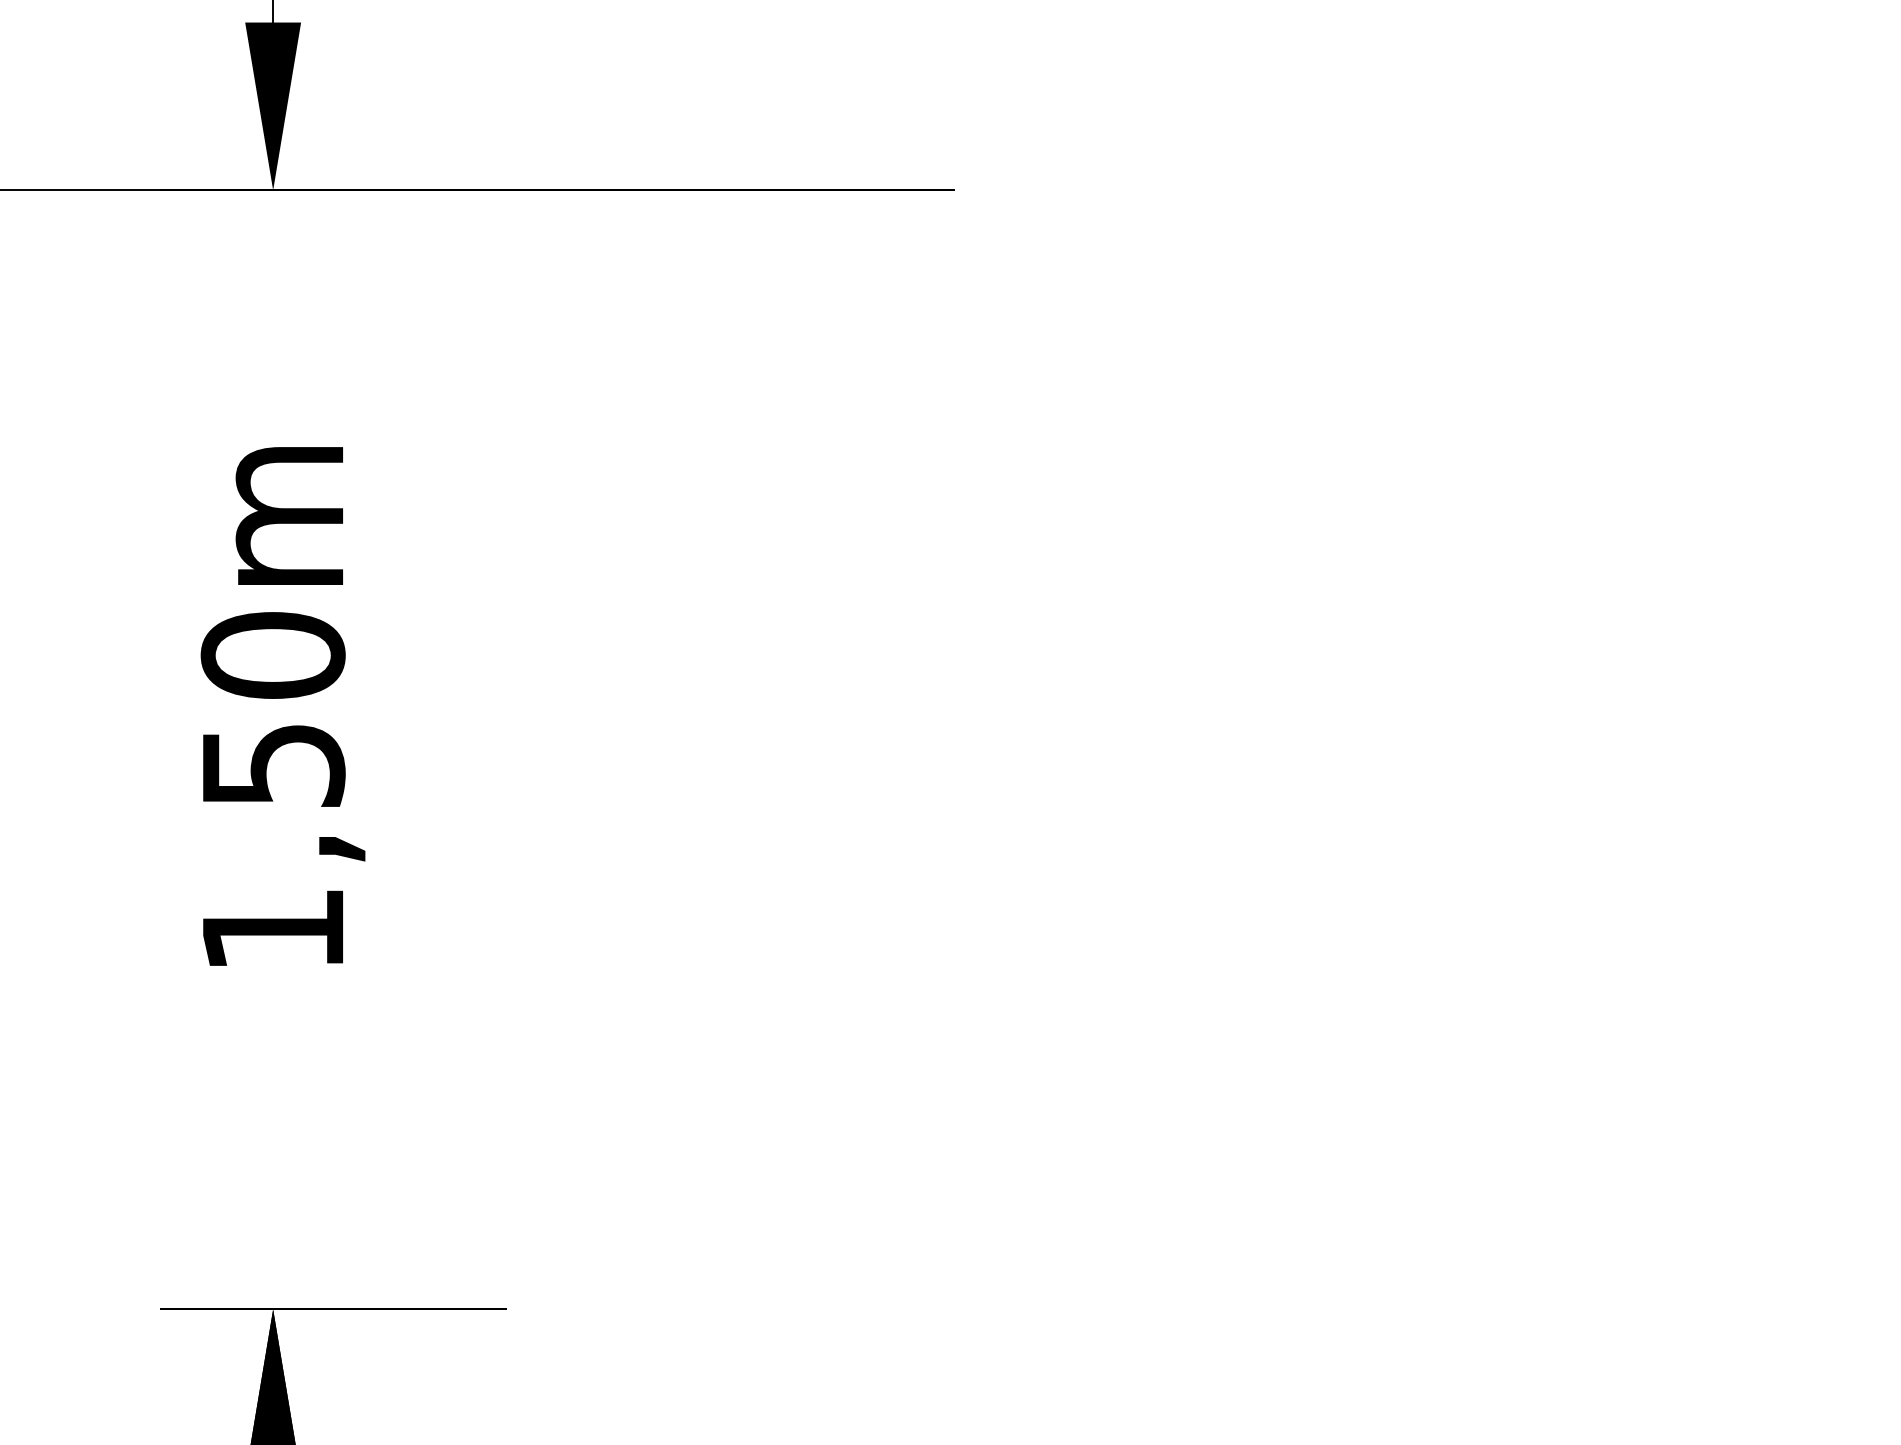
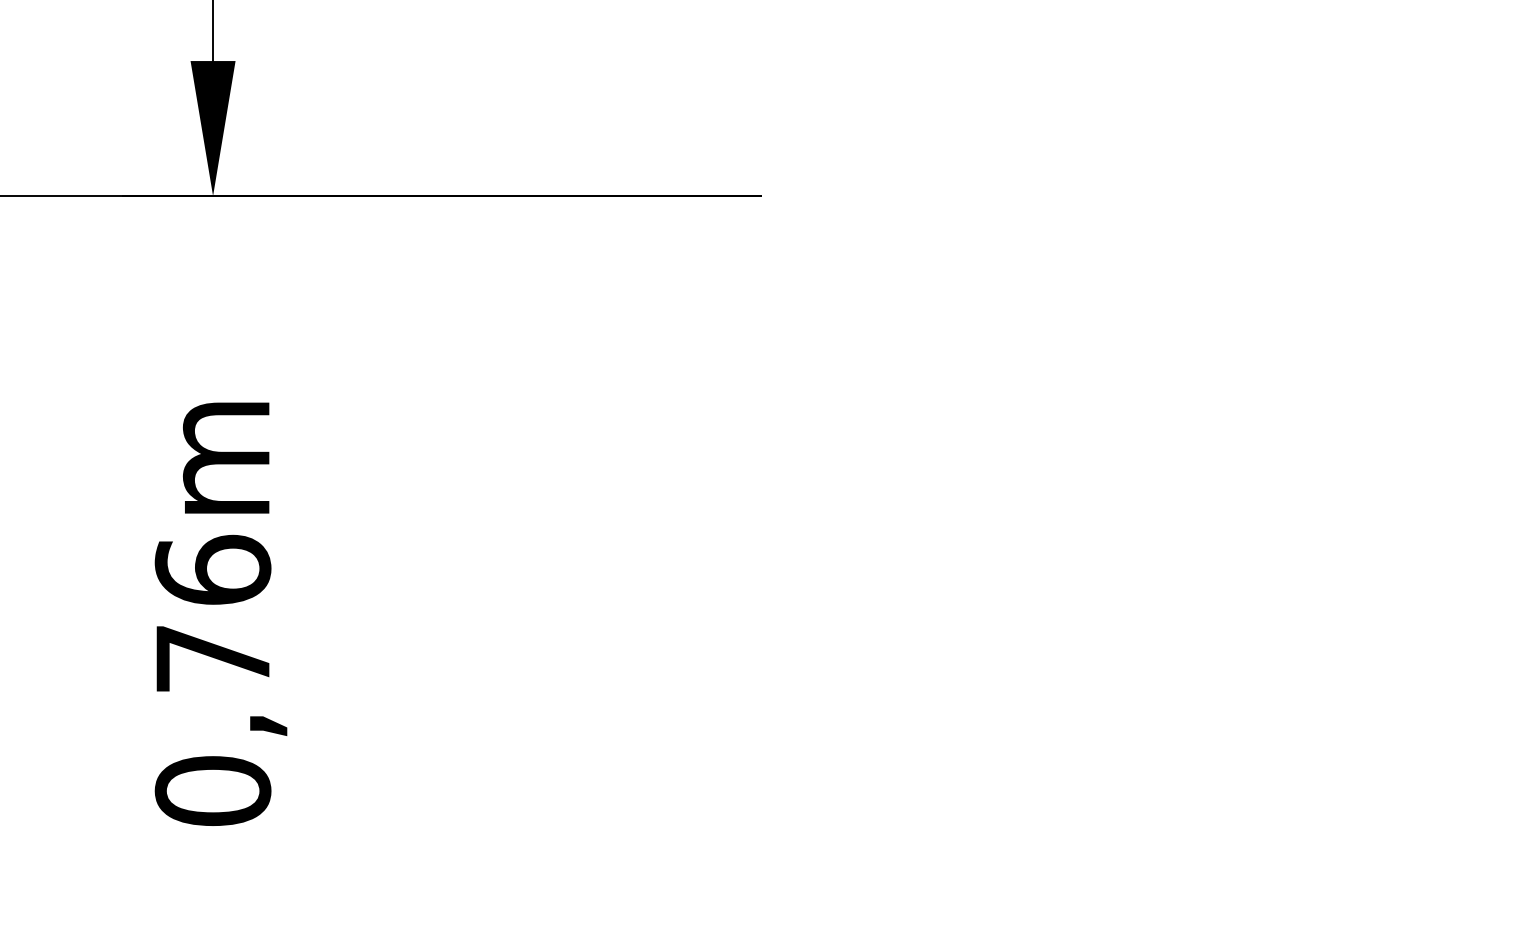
text: (272, 792) -> (212, 680), 1,50m -> 0,76m

